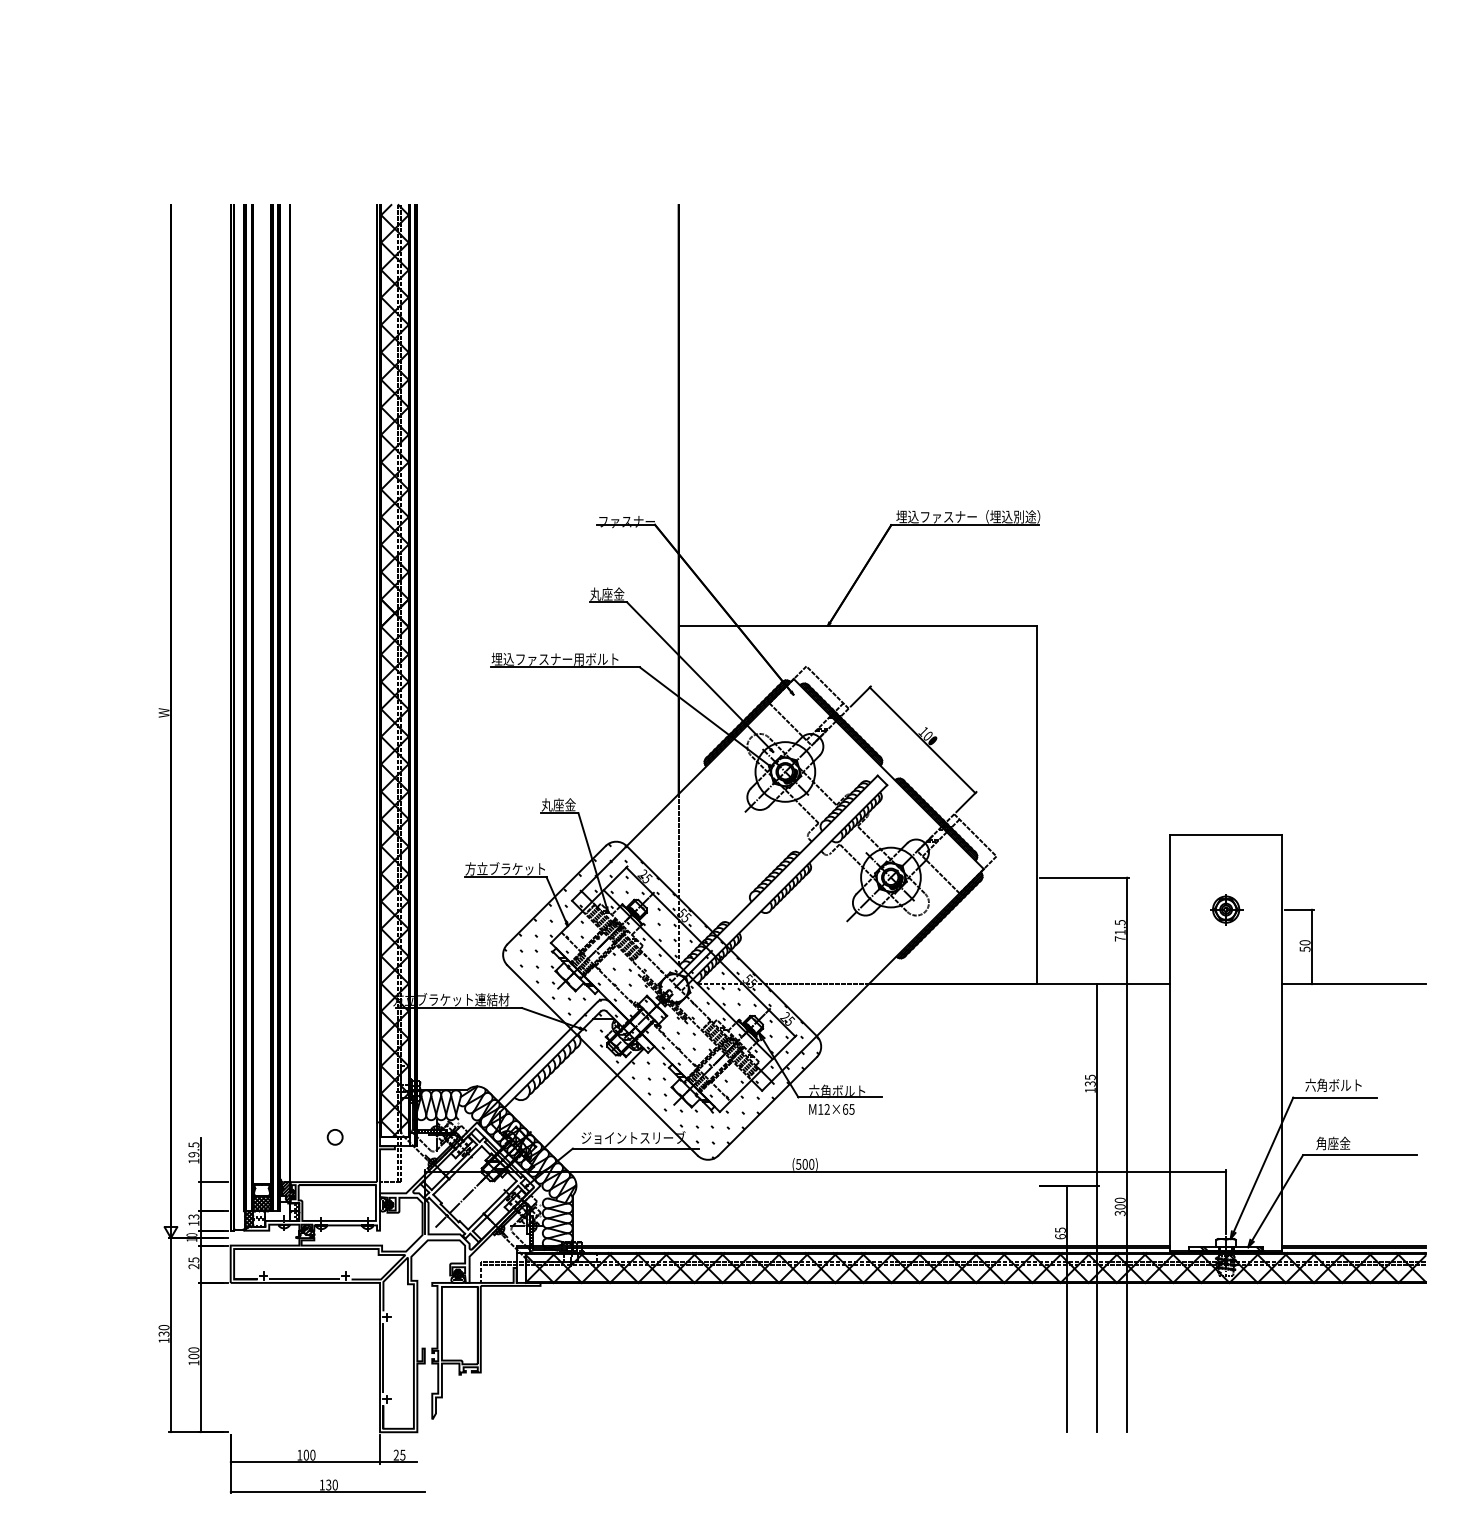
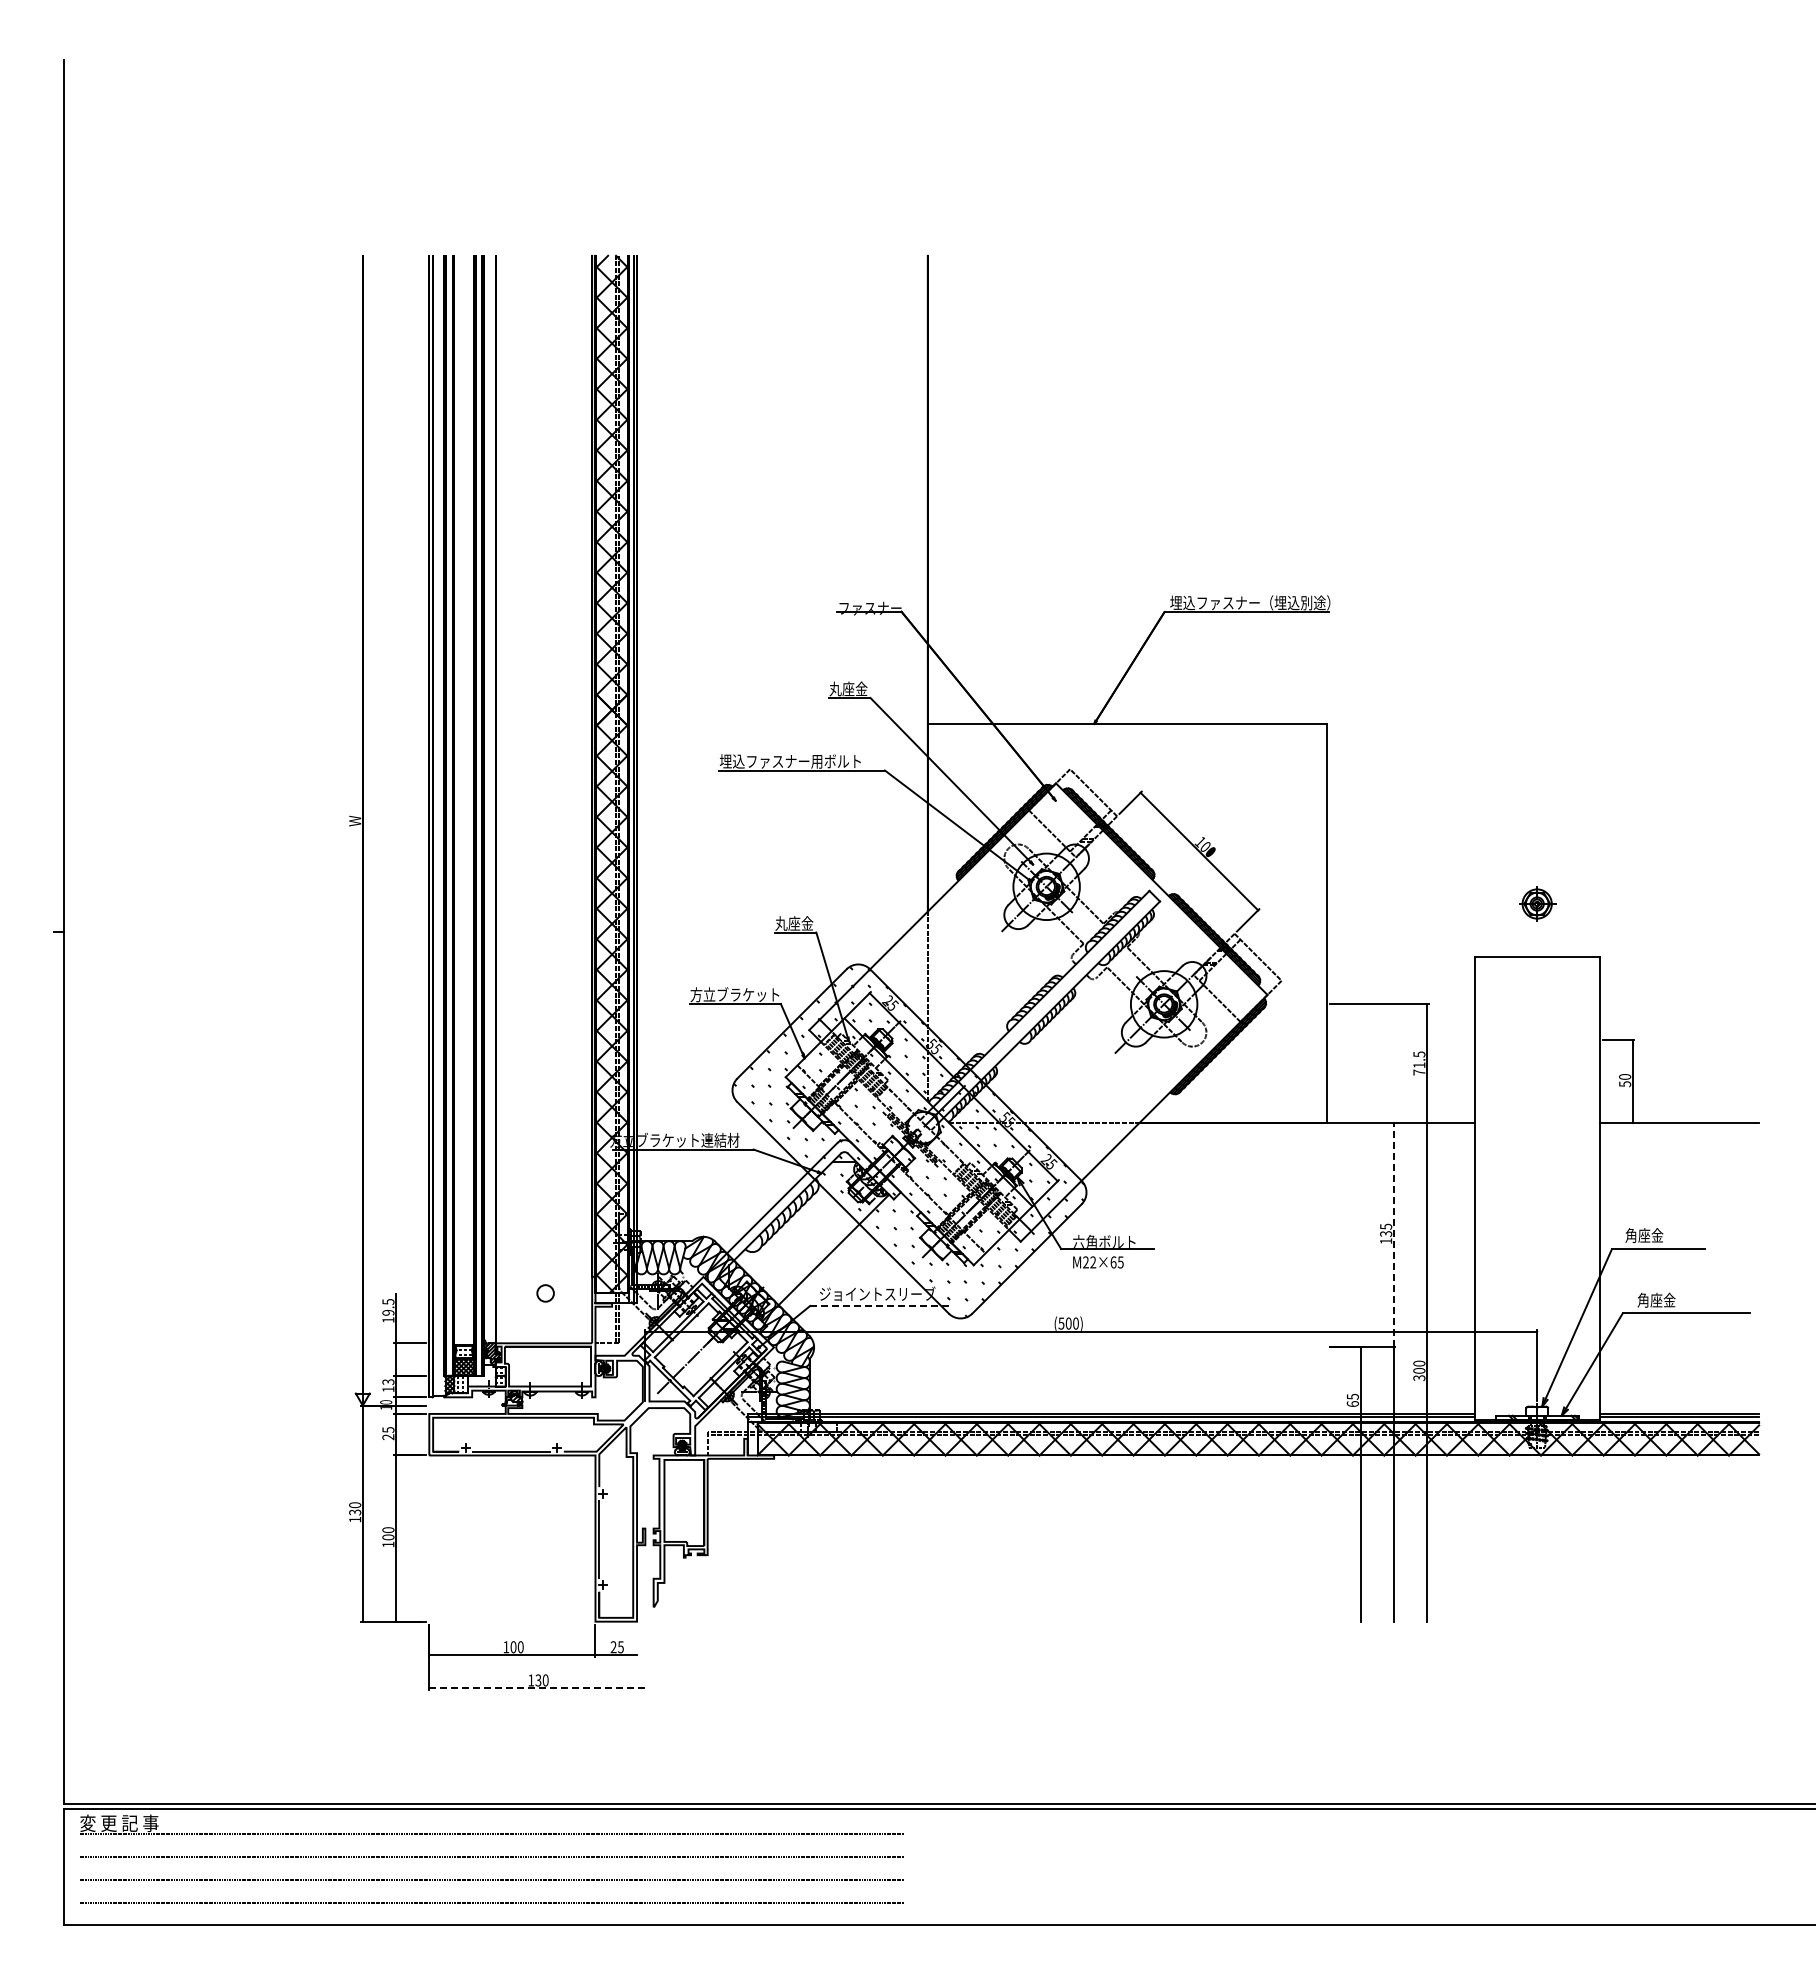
part: (1226, 909) -> (1537, 903), moved
line: (1097, 1084) -> (1393, 1234), solid -> dashed
text: (1333, 1085) -> (1656, 1235), 六角ボルト -> 角座金
text: (820, 1109) -> (1085, 1262), M12×65 -> M22×65
line: (636, 1148) -> (880, 1305), solid -> dashed
line: (327, 1492) -> (537, 1688), solid -> dashed

